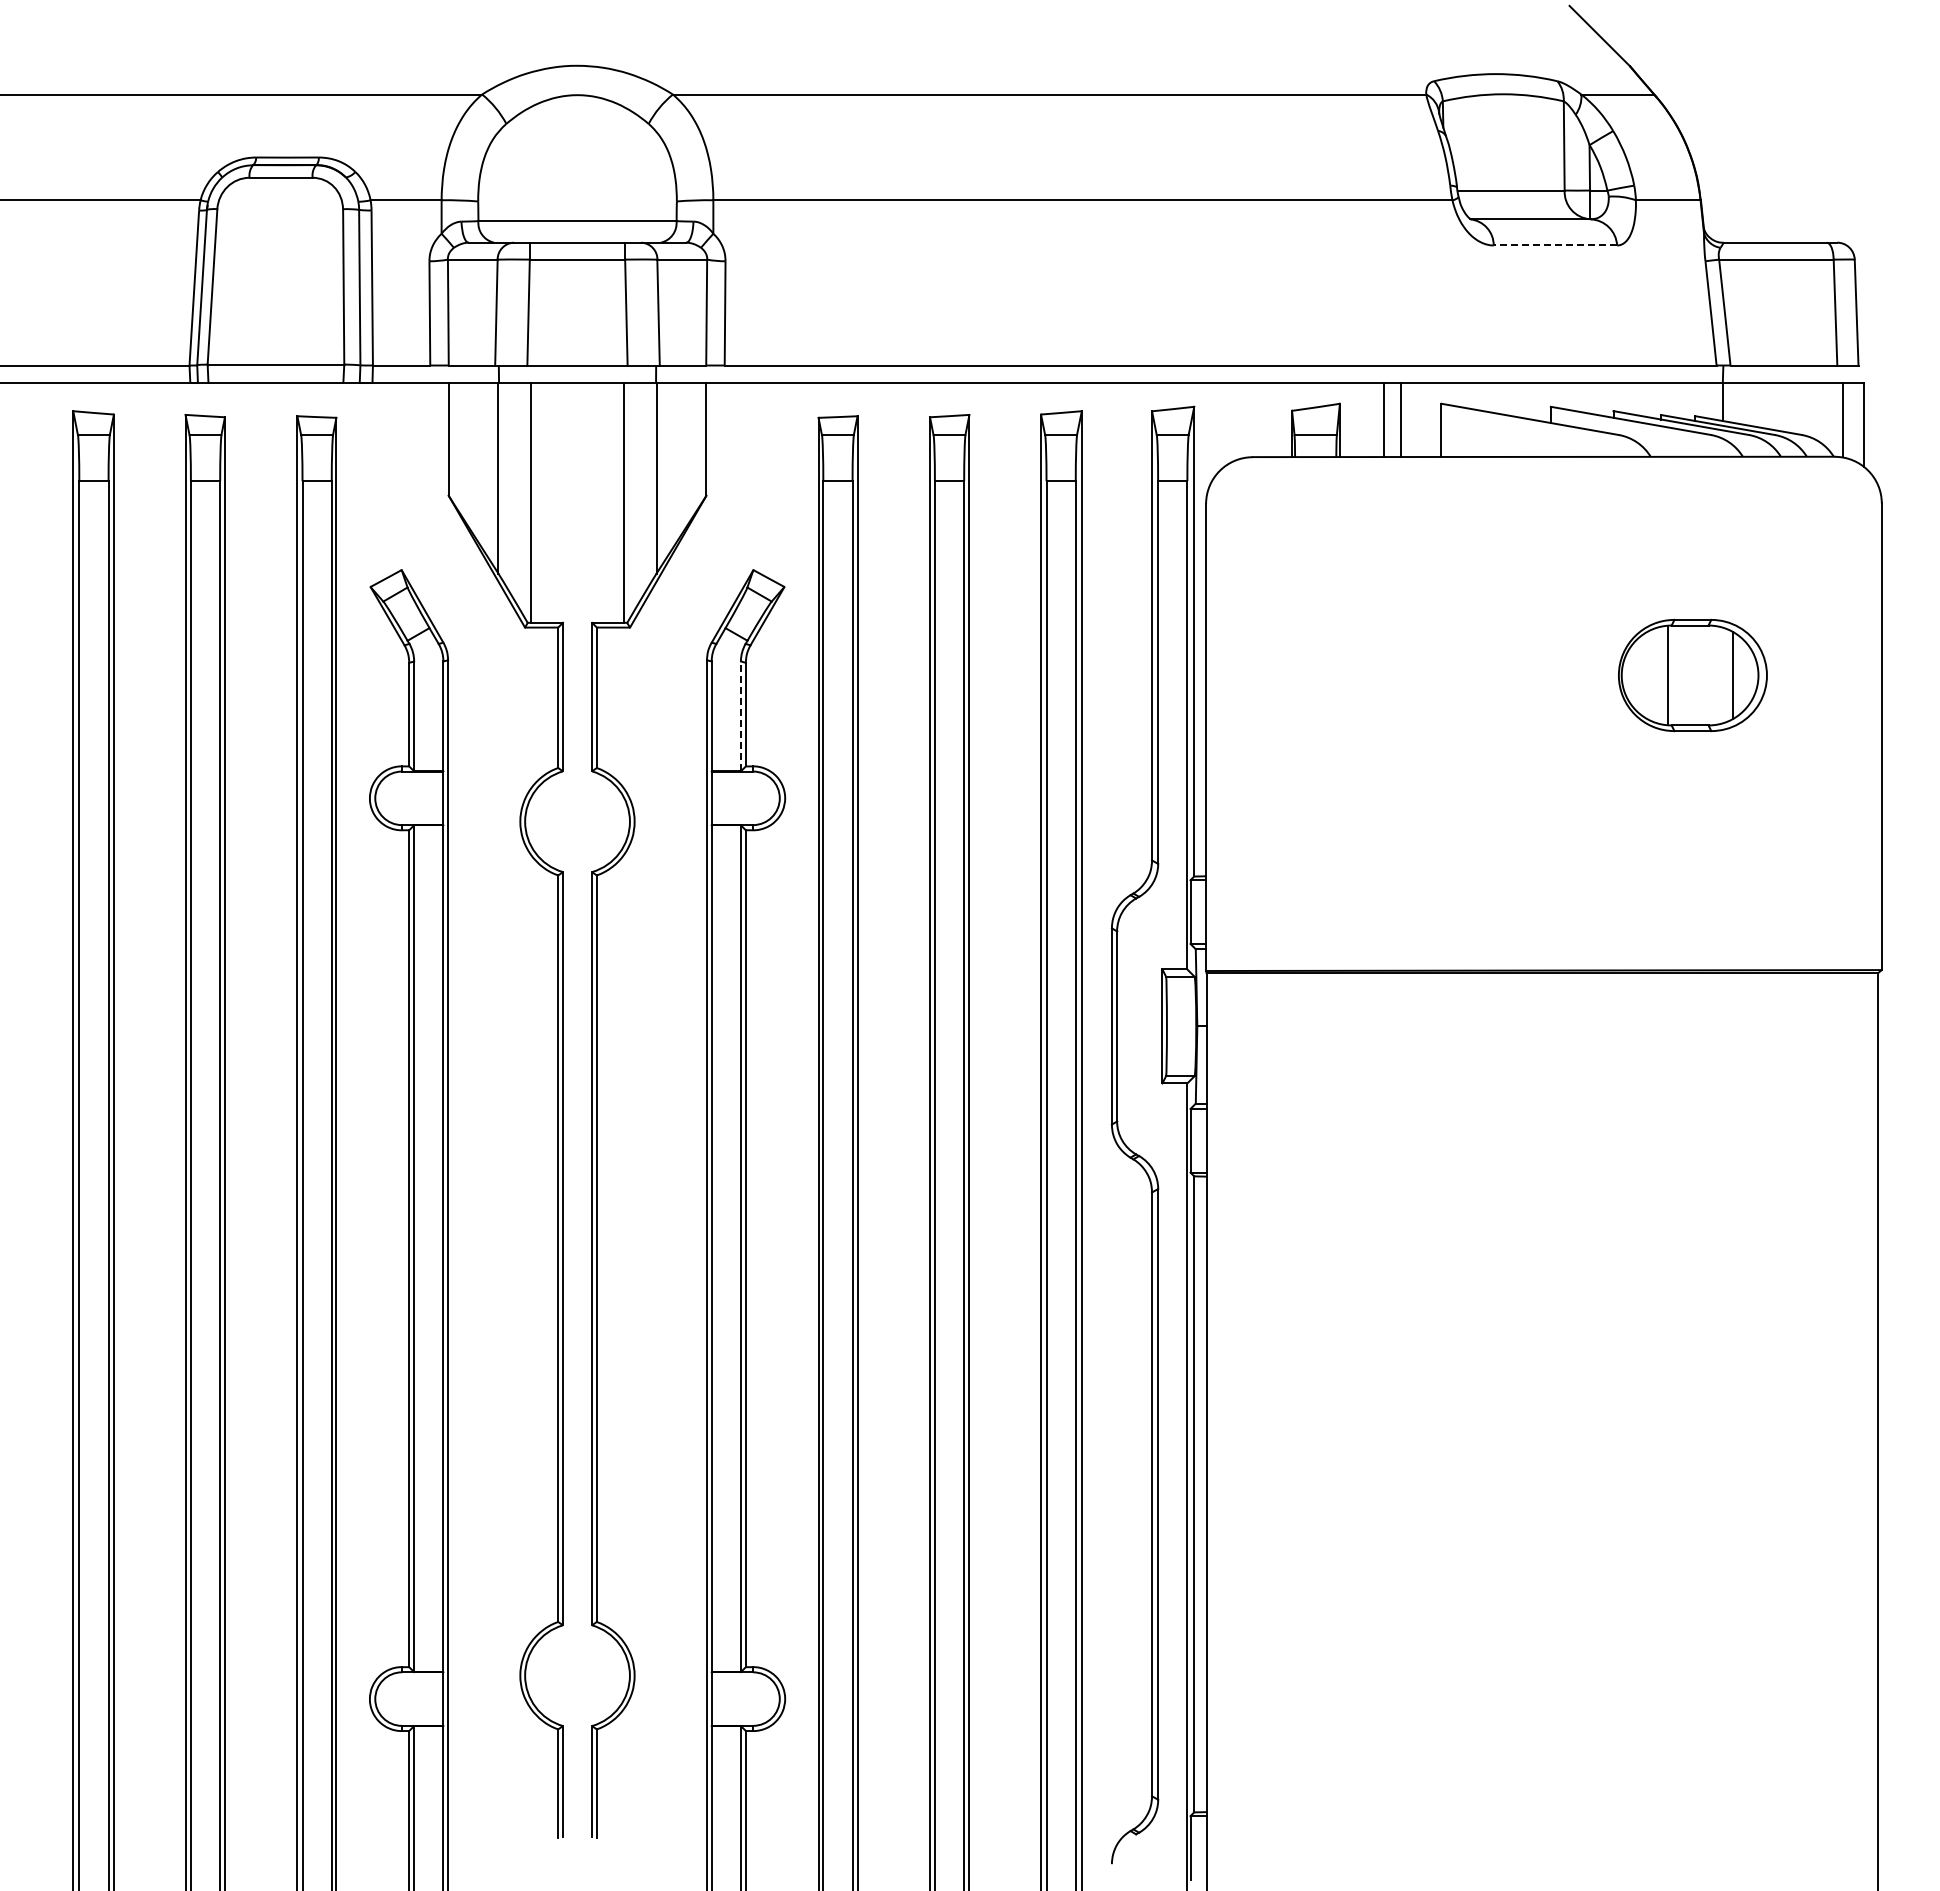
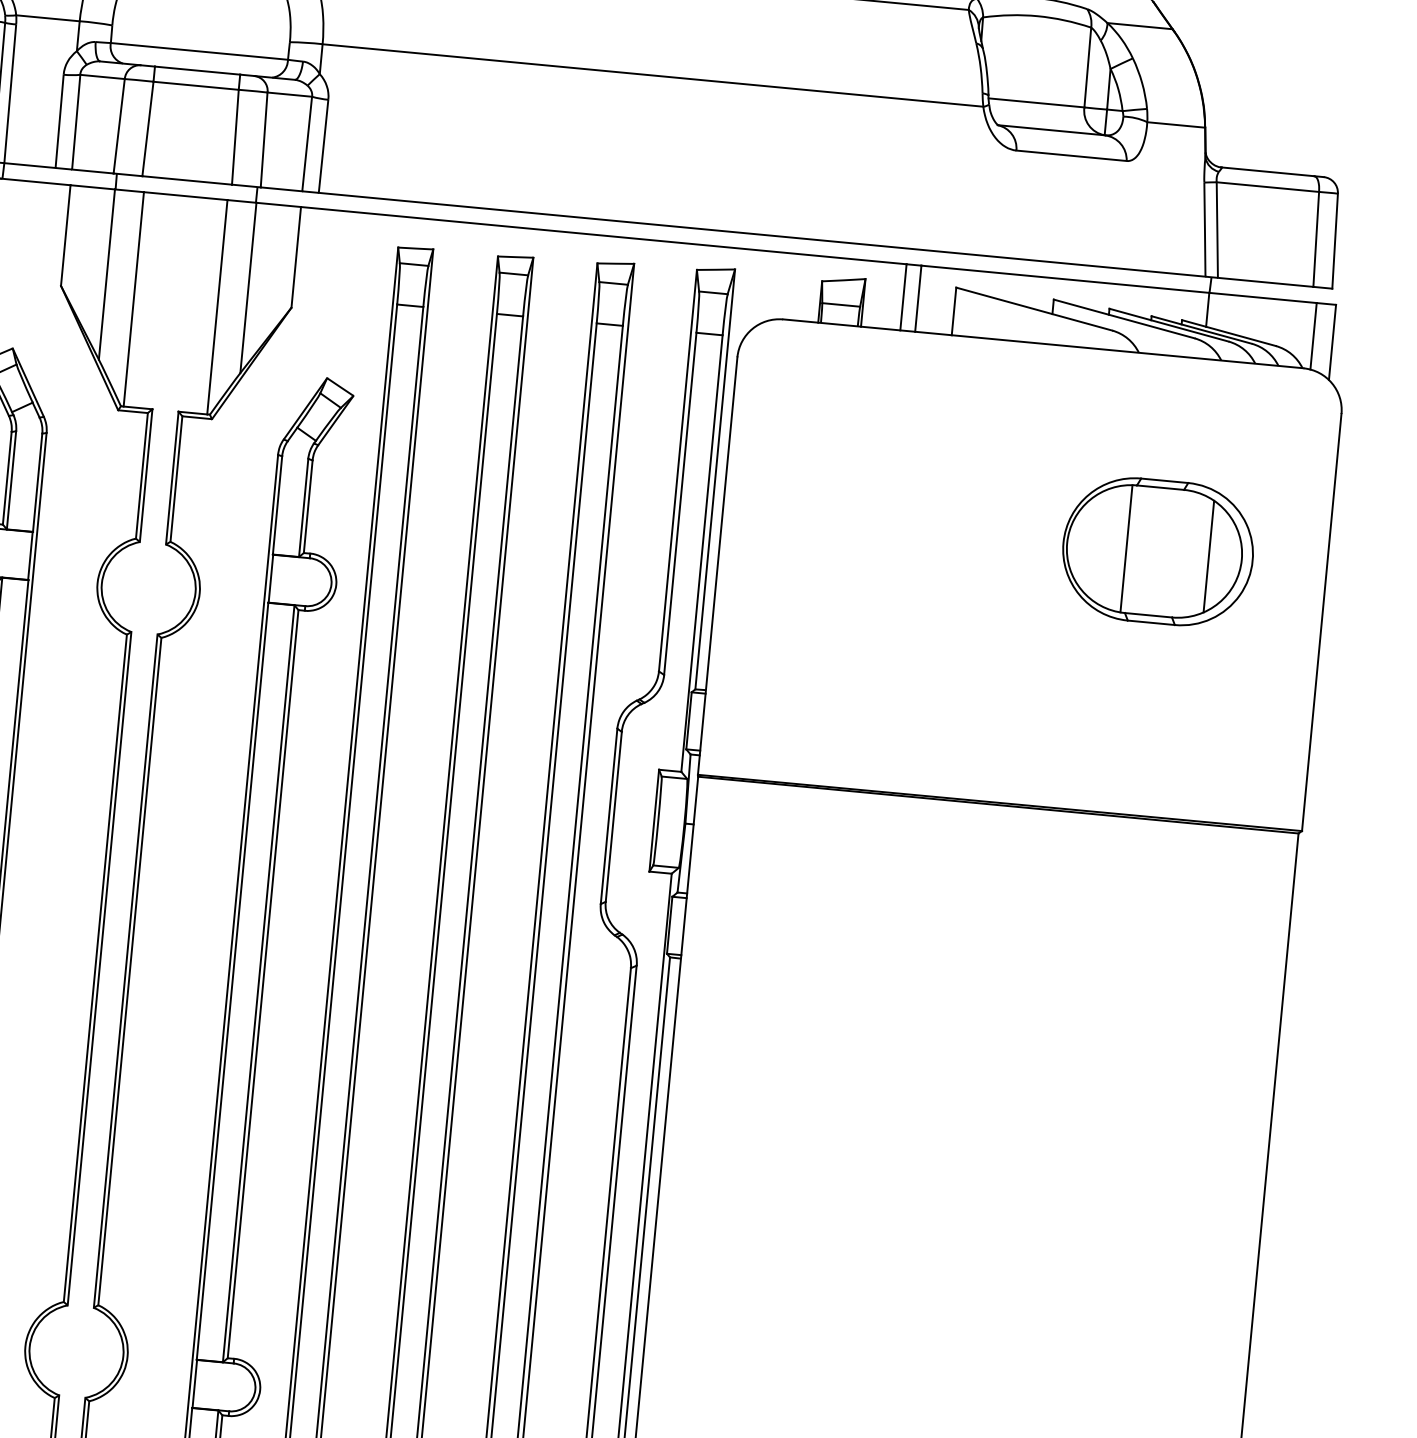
line: (1555, 245) -> (1071, 155), dashed -> solid
part: (1692, 675) -> (1157, 551), size x1.43
line: (740, 716) -> (303, 507), dashed -> solid

